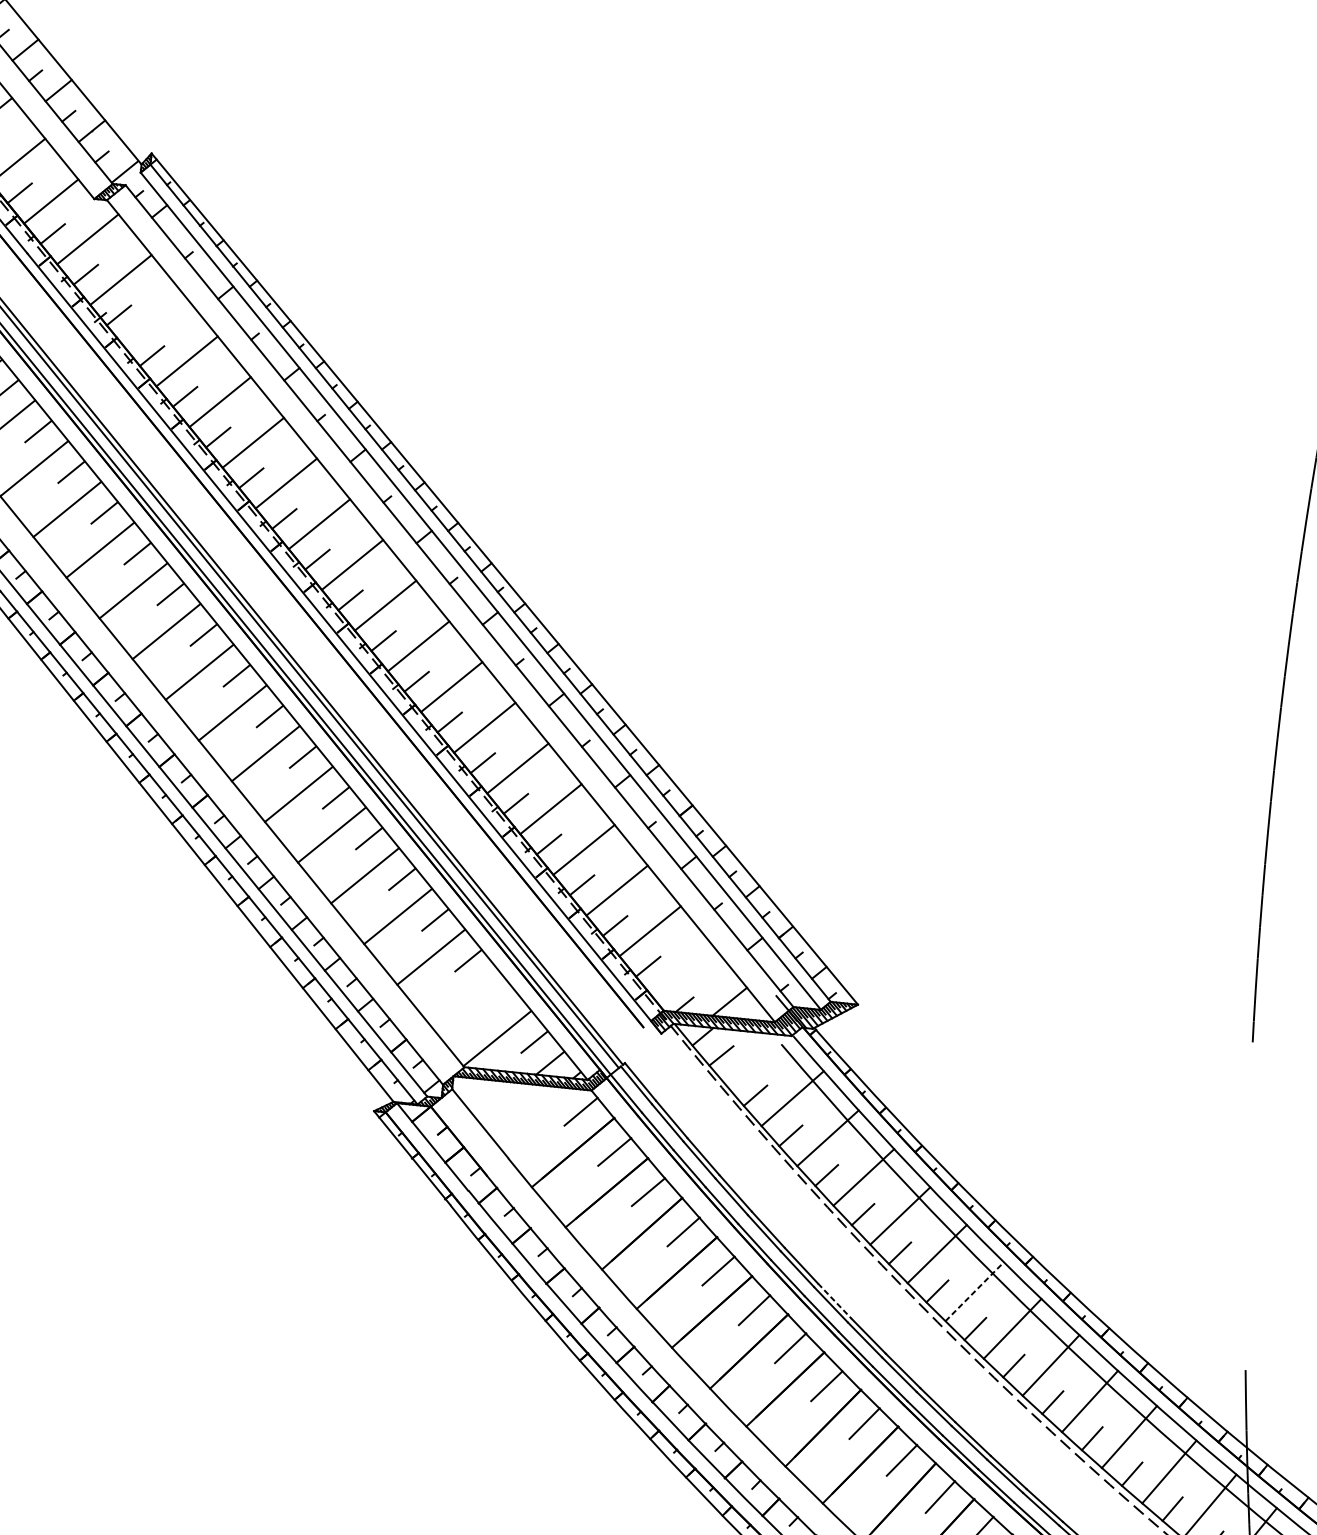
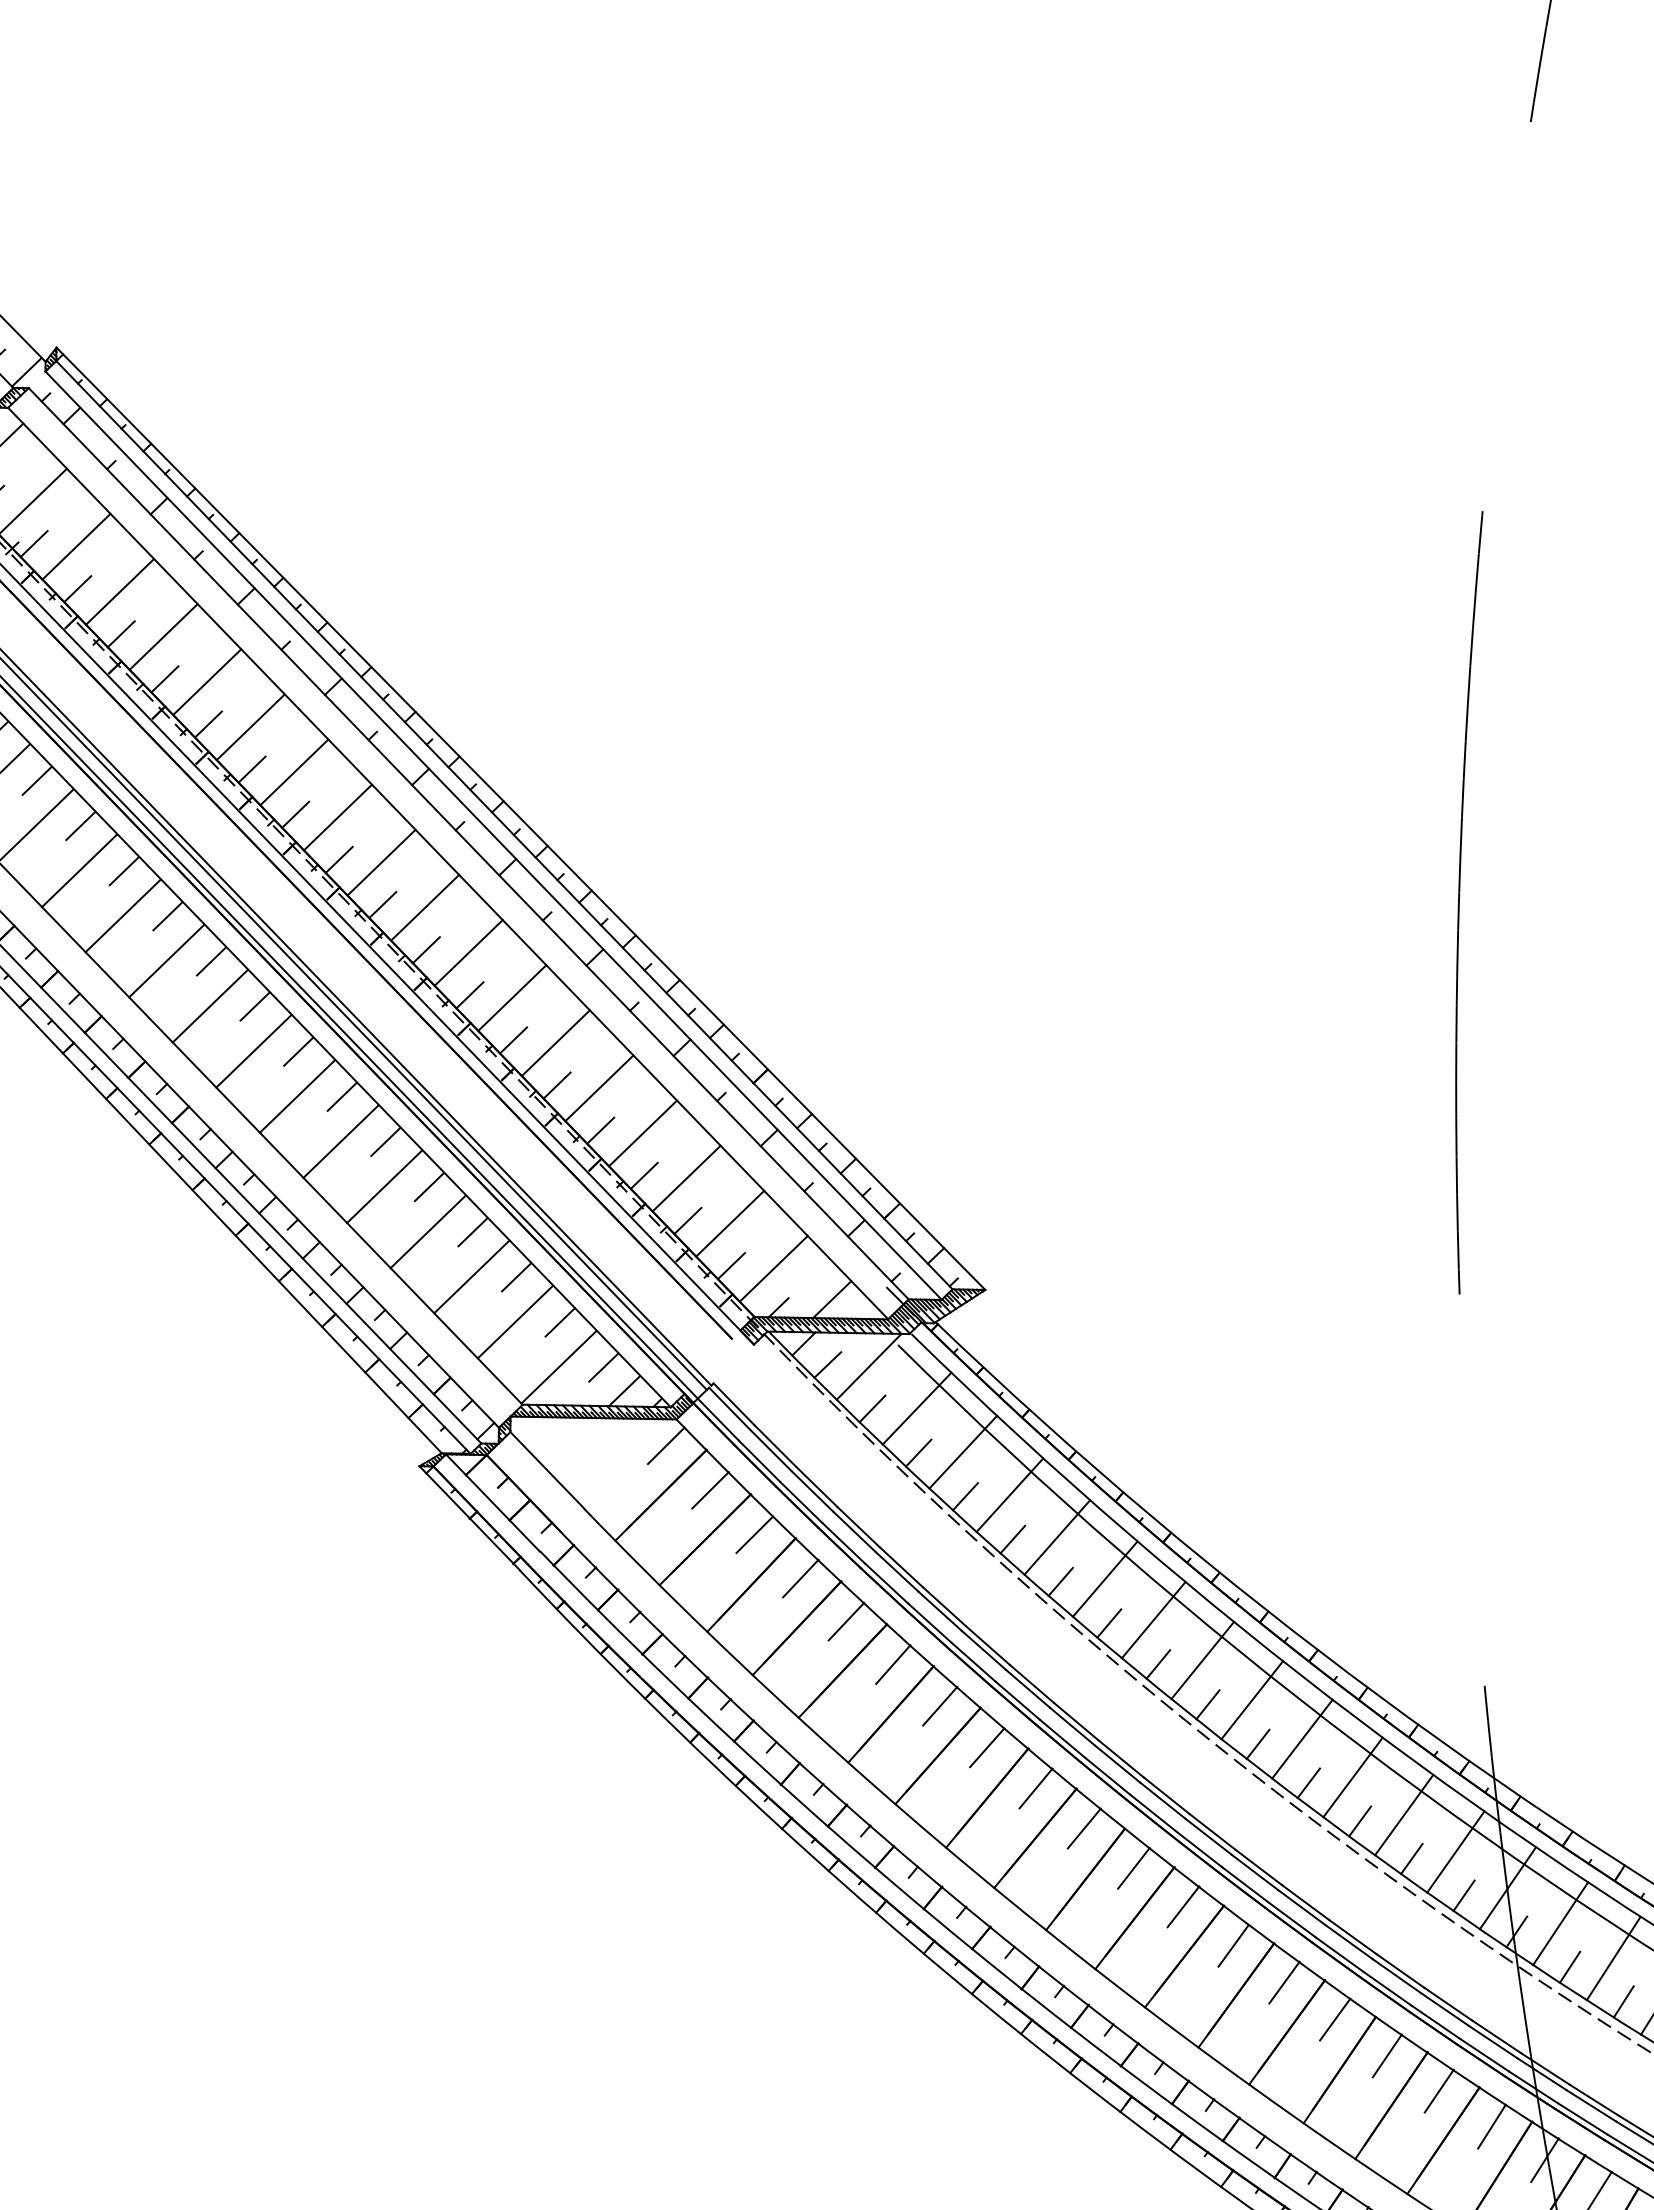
line: (154, 320) -> (76, 546), added
line: (683, 971) -> (773, 1268), added
line: (463, 997) -> (514, 1321), added
line: (500, 1001) -> (559, 1322), added
line: (755, 1060) -> (868, 1366), added
line: (974, 1292) -> (1153, 1620), dashed -> solid
line: (835, 1301) -> (988, 1645), dashed -> solid

